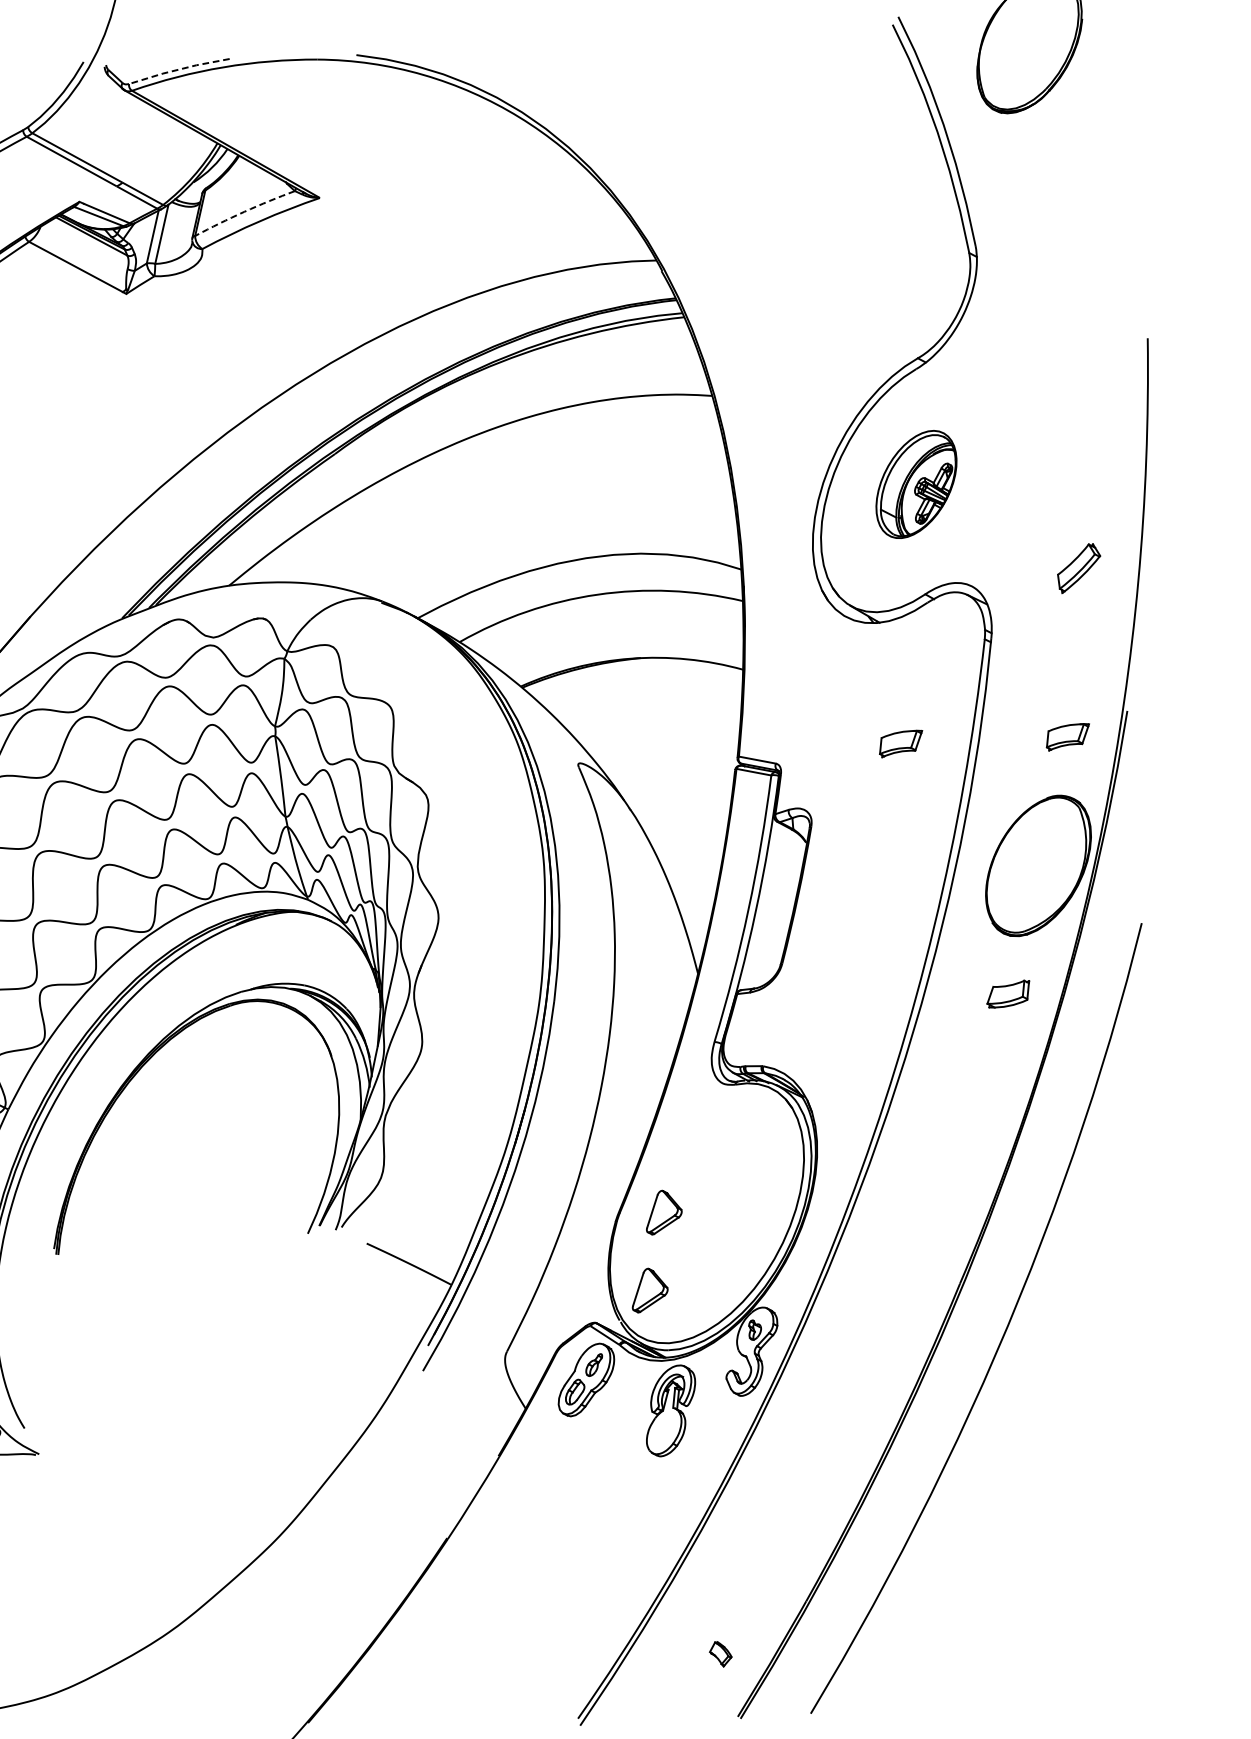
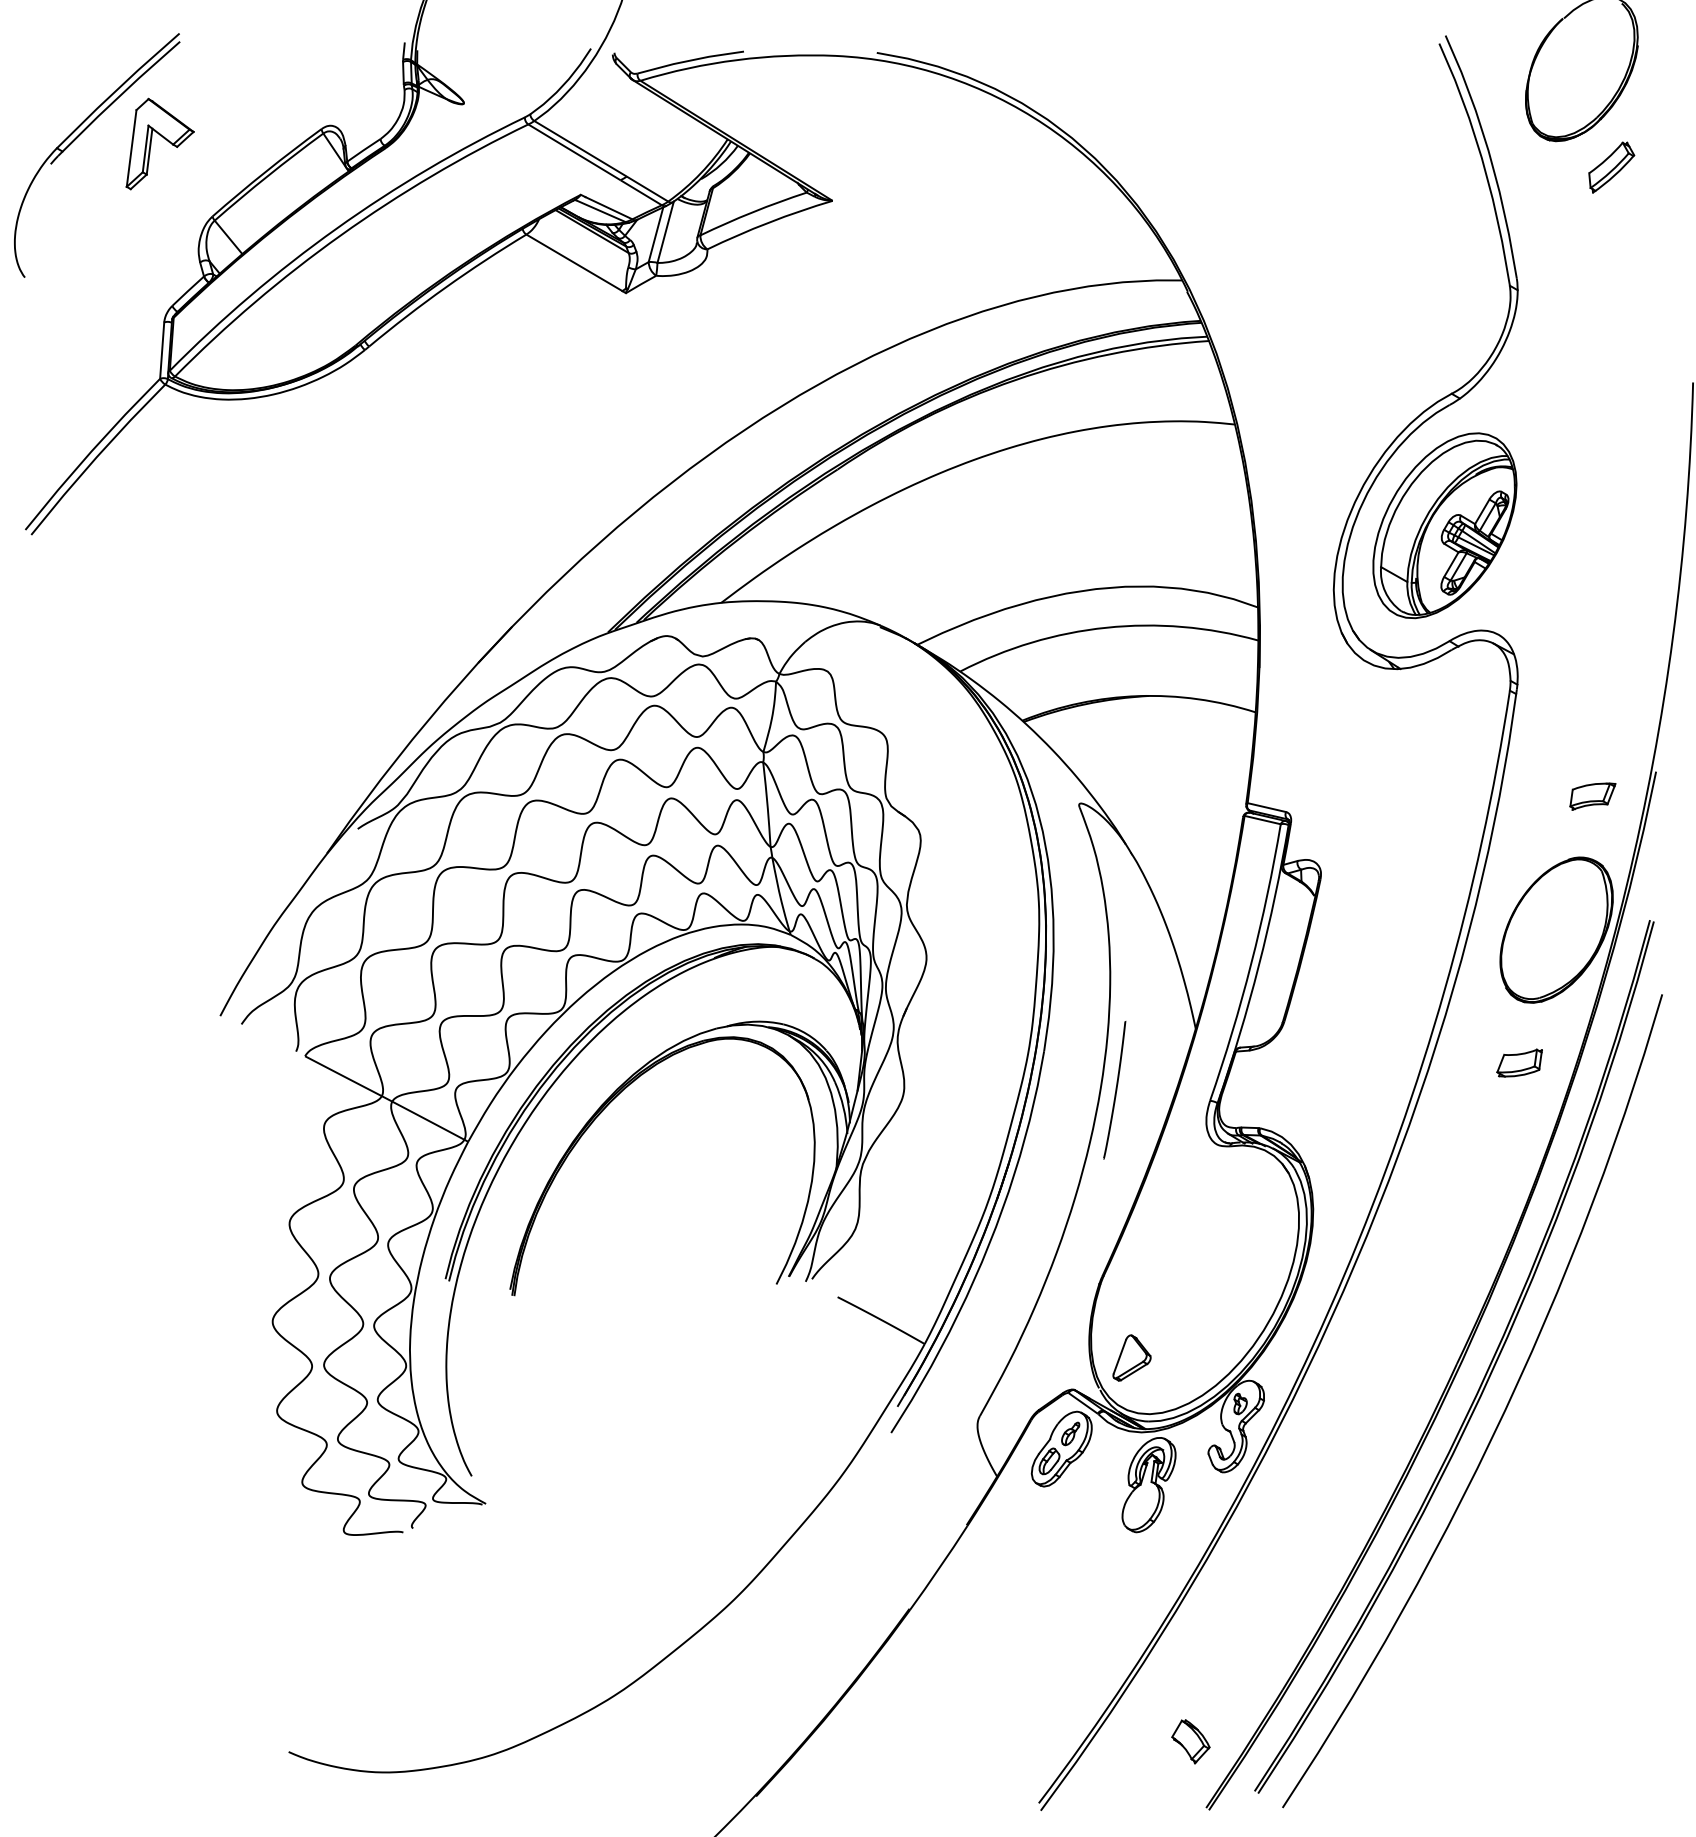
line: (178, 69) -> (689, 60), dashed -> solid
arc: (243, 212) -> (752, 212), dashed -> solid
part: (916, 484) -> (1444, 525), size x1.67
part: (1079, 568) -> (1611, 167), moved
part: (900, 743) -> (1417, 796), removed
curve: (623, 1035) -> (1115, 1090), added
part: (663, 1211) -> (1149, 1276), removed
part: (988, 1288) -> (1486, 1370), added
part: (720, 1653) -> (1190, 1741), size x1.67

